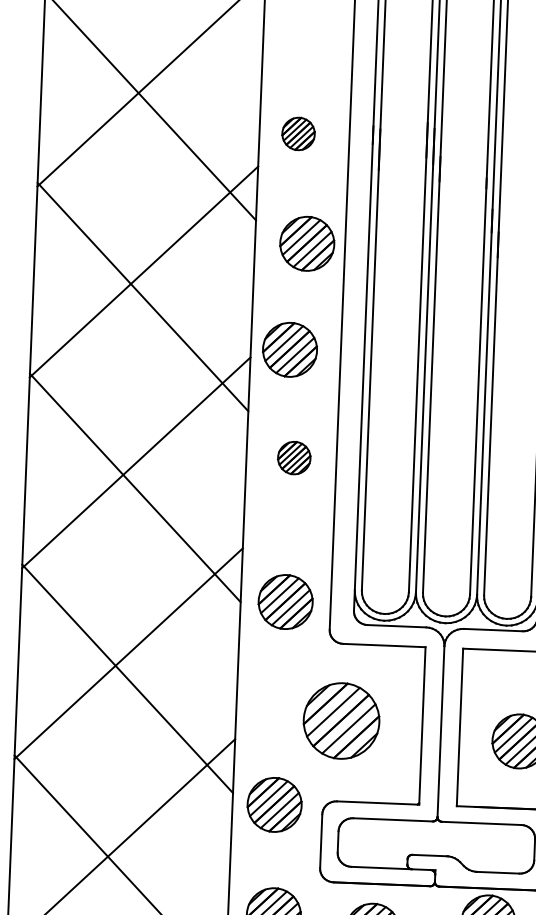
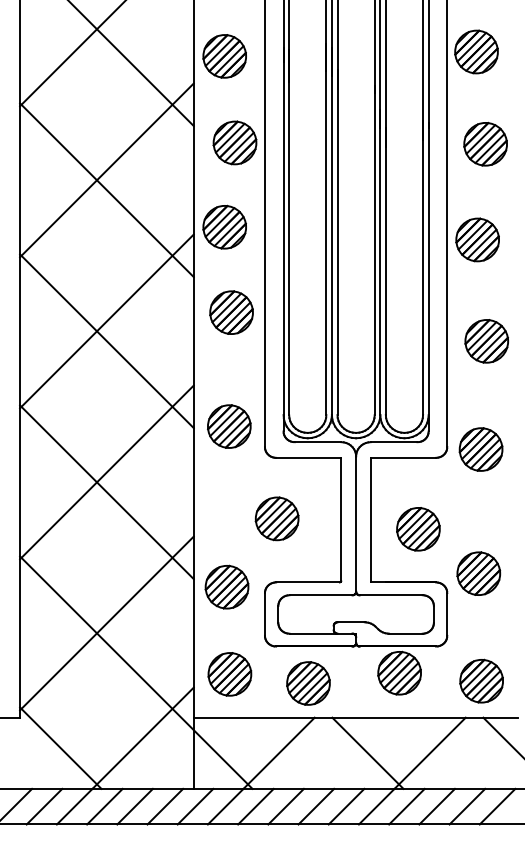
part: (298, 134) -> (224, 56), size x1.67
part: (294, 457) -> (231, 312), size x1.67
part: (340, 720) -> (276, 518), size x0.71

